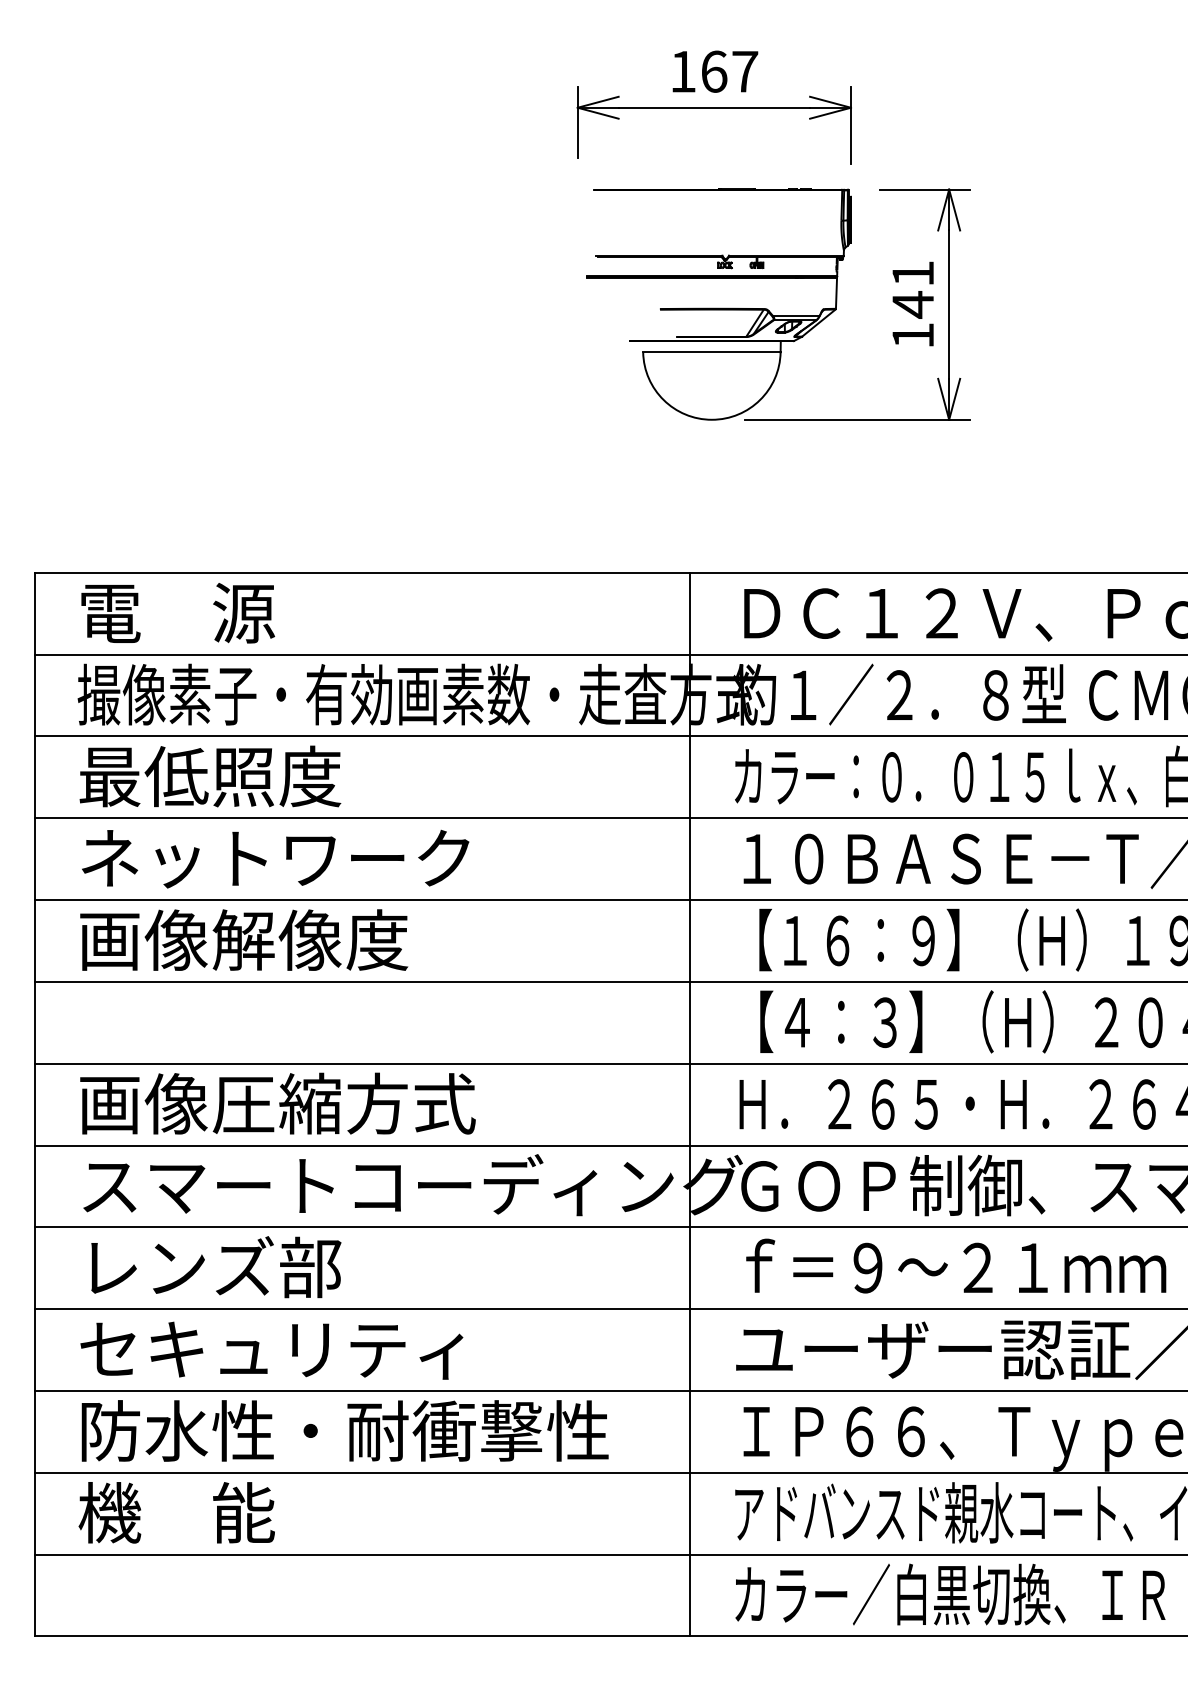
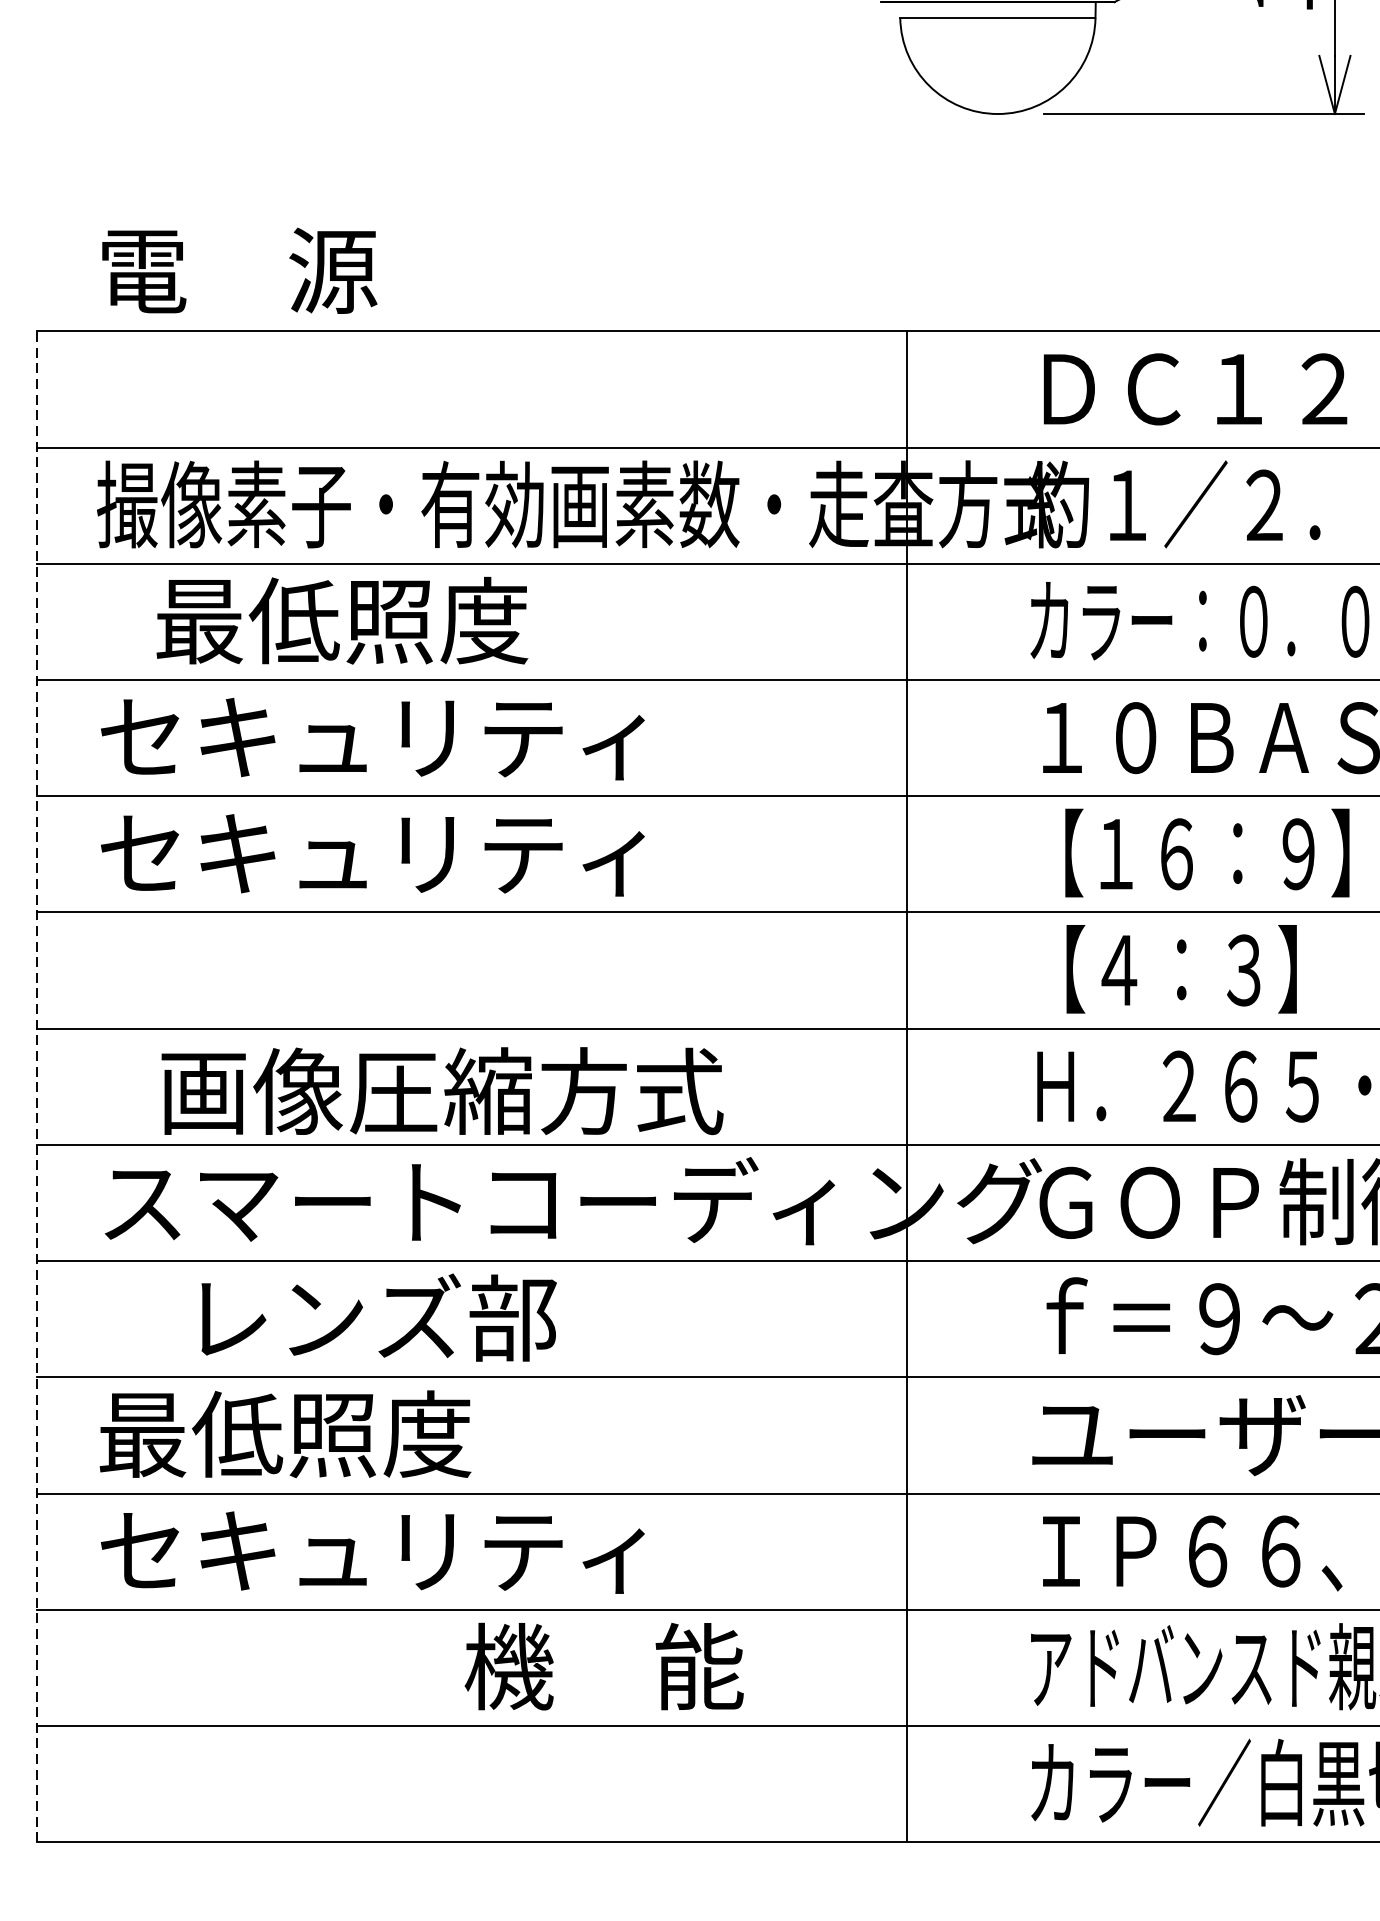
text: (178, 613) -> (240, 271), moved
text: (210, 776) -> (342, 620), moved
text: (274, 858) -> (376, 737), ネットワーク -> セキュリティ
text: (271, 939) -> (372, 852), 画像解像度 -> セキュリティ
text: (277, 1103) -> (441, 1090), moved
line: (35, 1104) -> (37, 1086), solid -> dashed
line: (689, 1104) -> (906, 1086), moved
text: (216, 1267) -> (379, 1318), moved
text: (271, 1348) -> (372, 1433), セキュリティ -> 最低照度
text: (344, 1430) -> (475, 1549), 防水性・耐衝撃性 -> セキュリティ
text: (176, 1512) -> (603, 1666), moved

